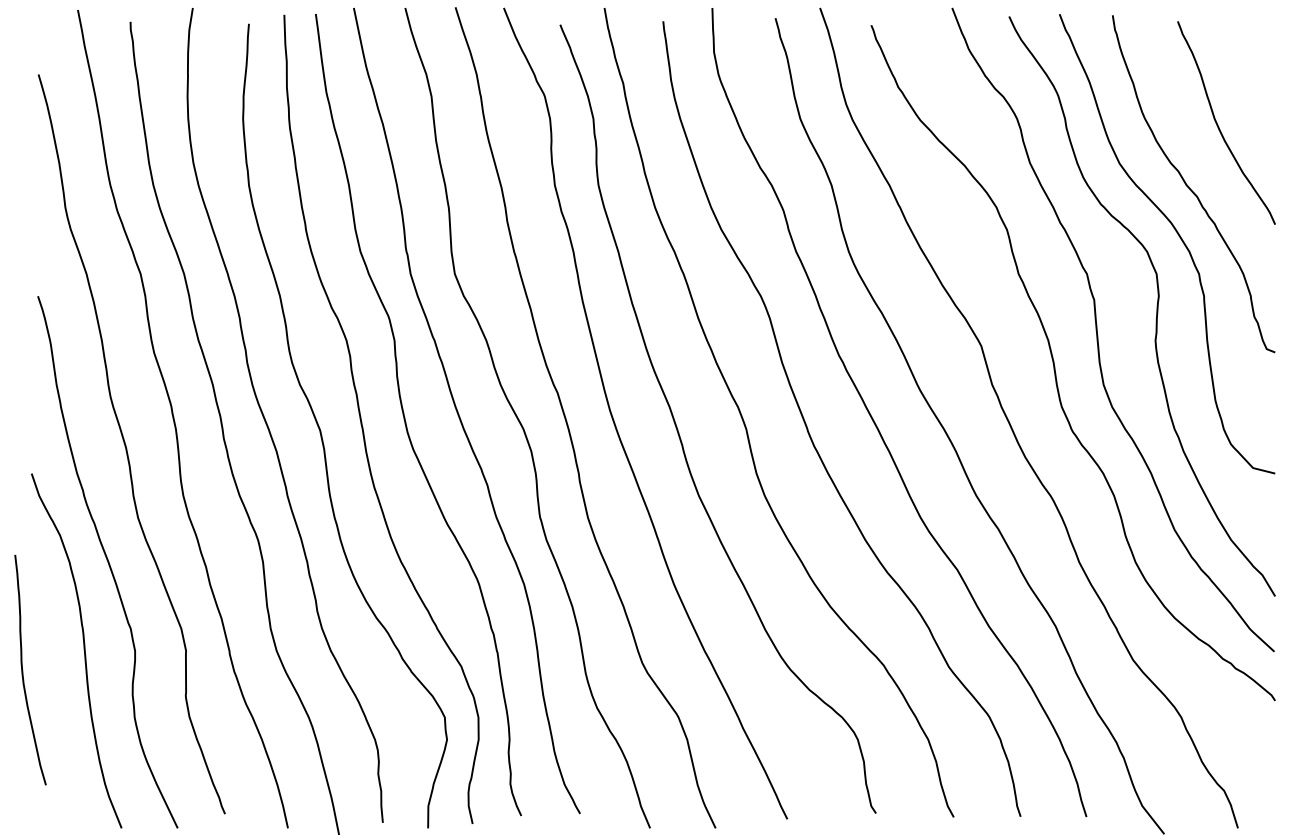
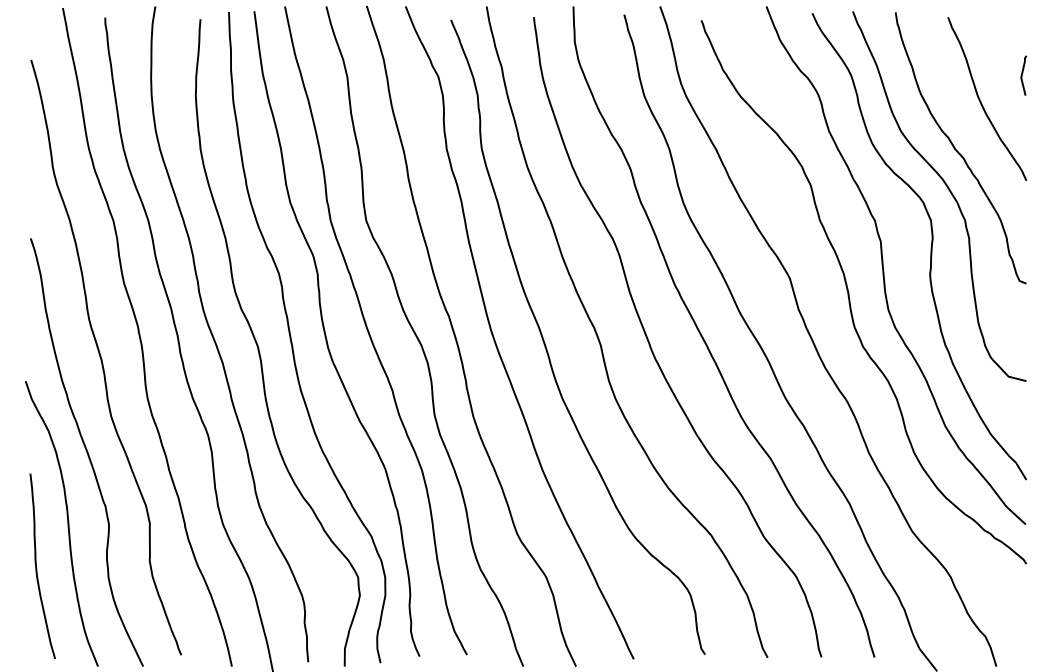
line: (1270, 93) -> (1022, 75), added
curve: (24, 672) -> (37, 568), moved

